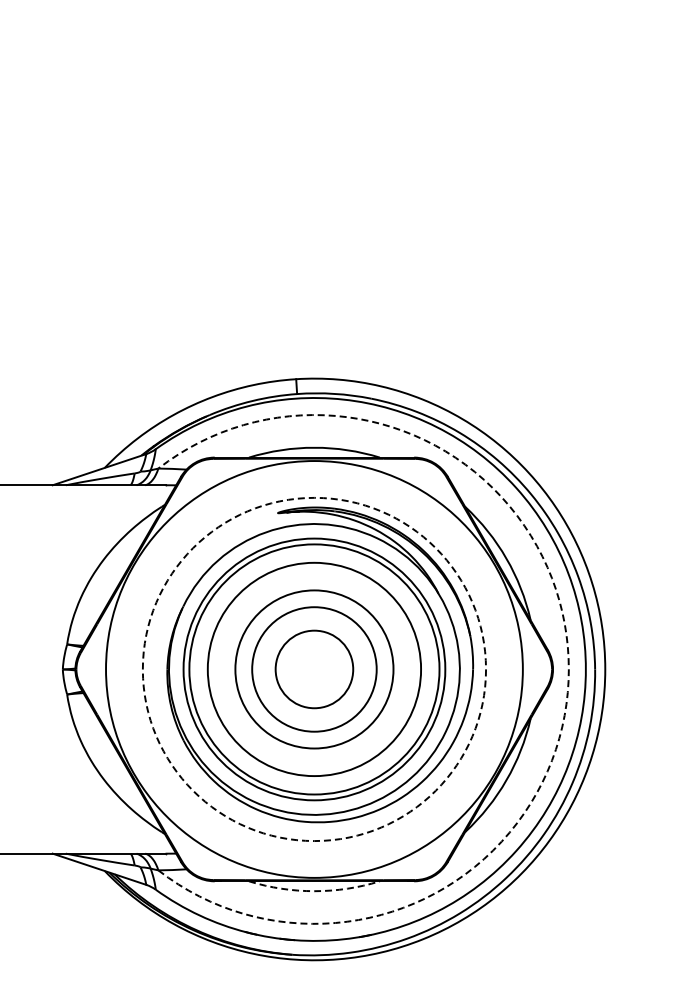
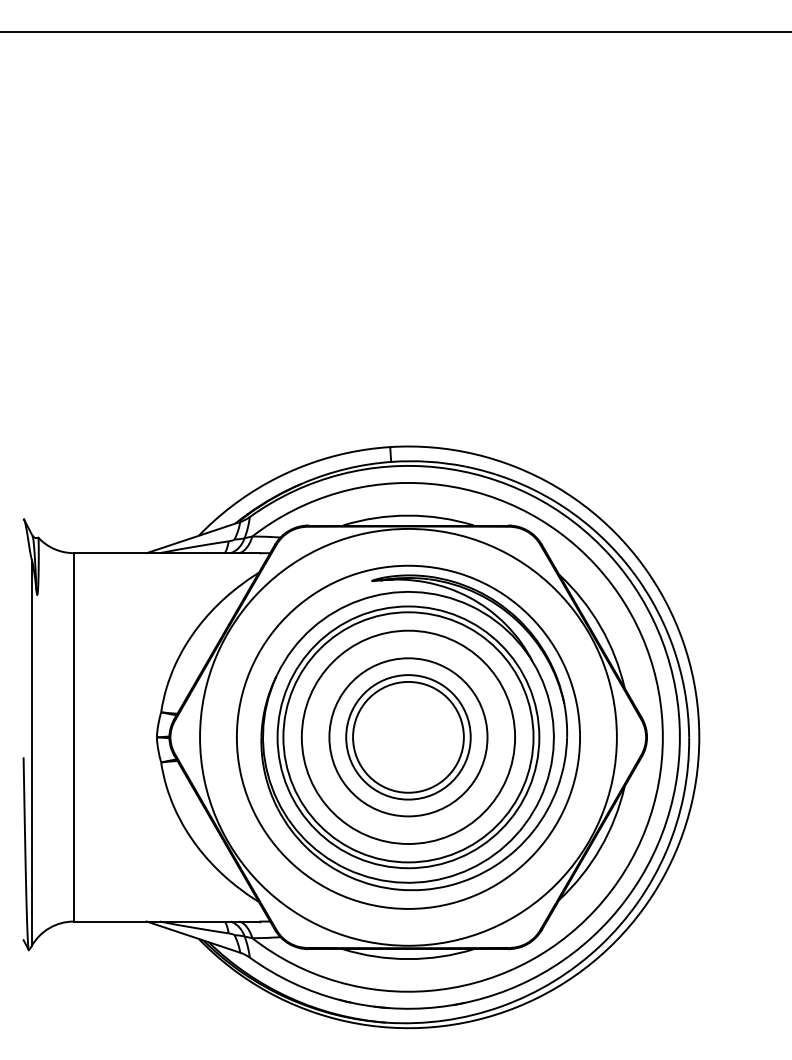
circle: (314, 668) -> (408, 736), dashed -> solid
circle: (314, 668) -> (408, 736), size x1.43
arc: (568, 669) -> (662, 737), dashed -> solid
arc: (314, 891) -> (408, 959), dashed -> solid

